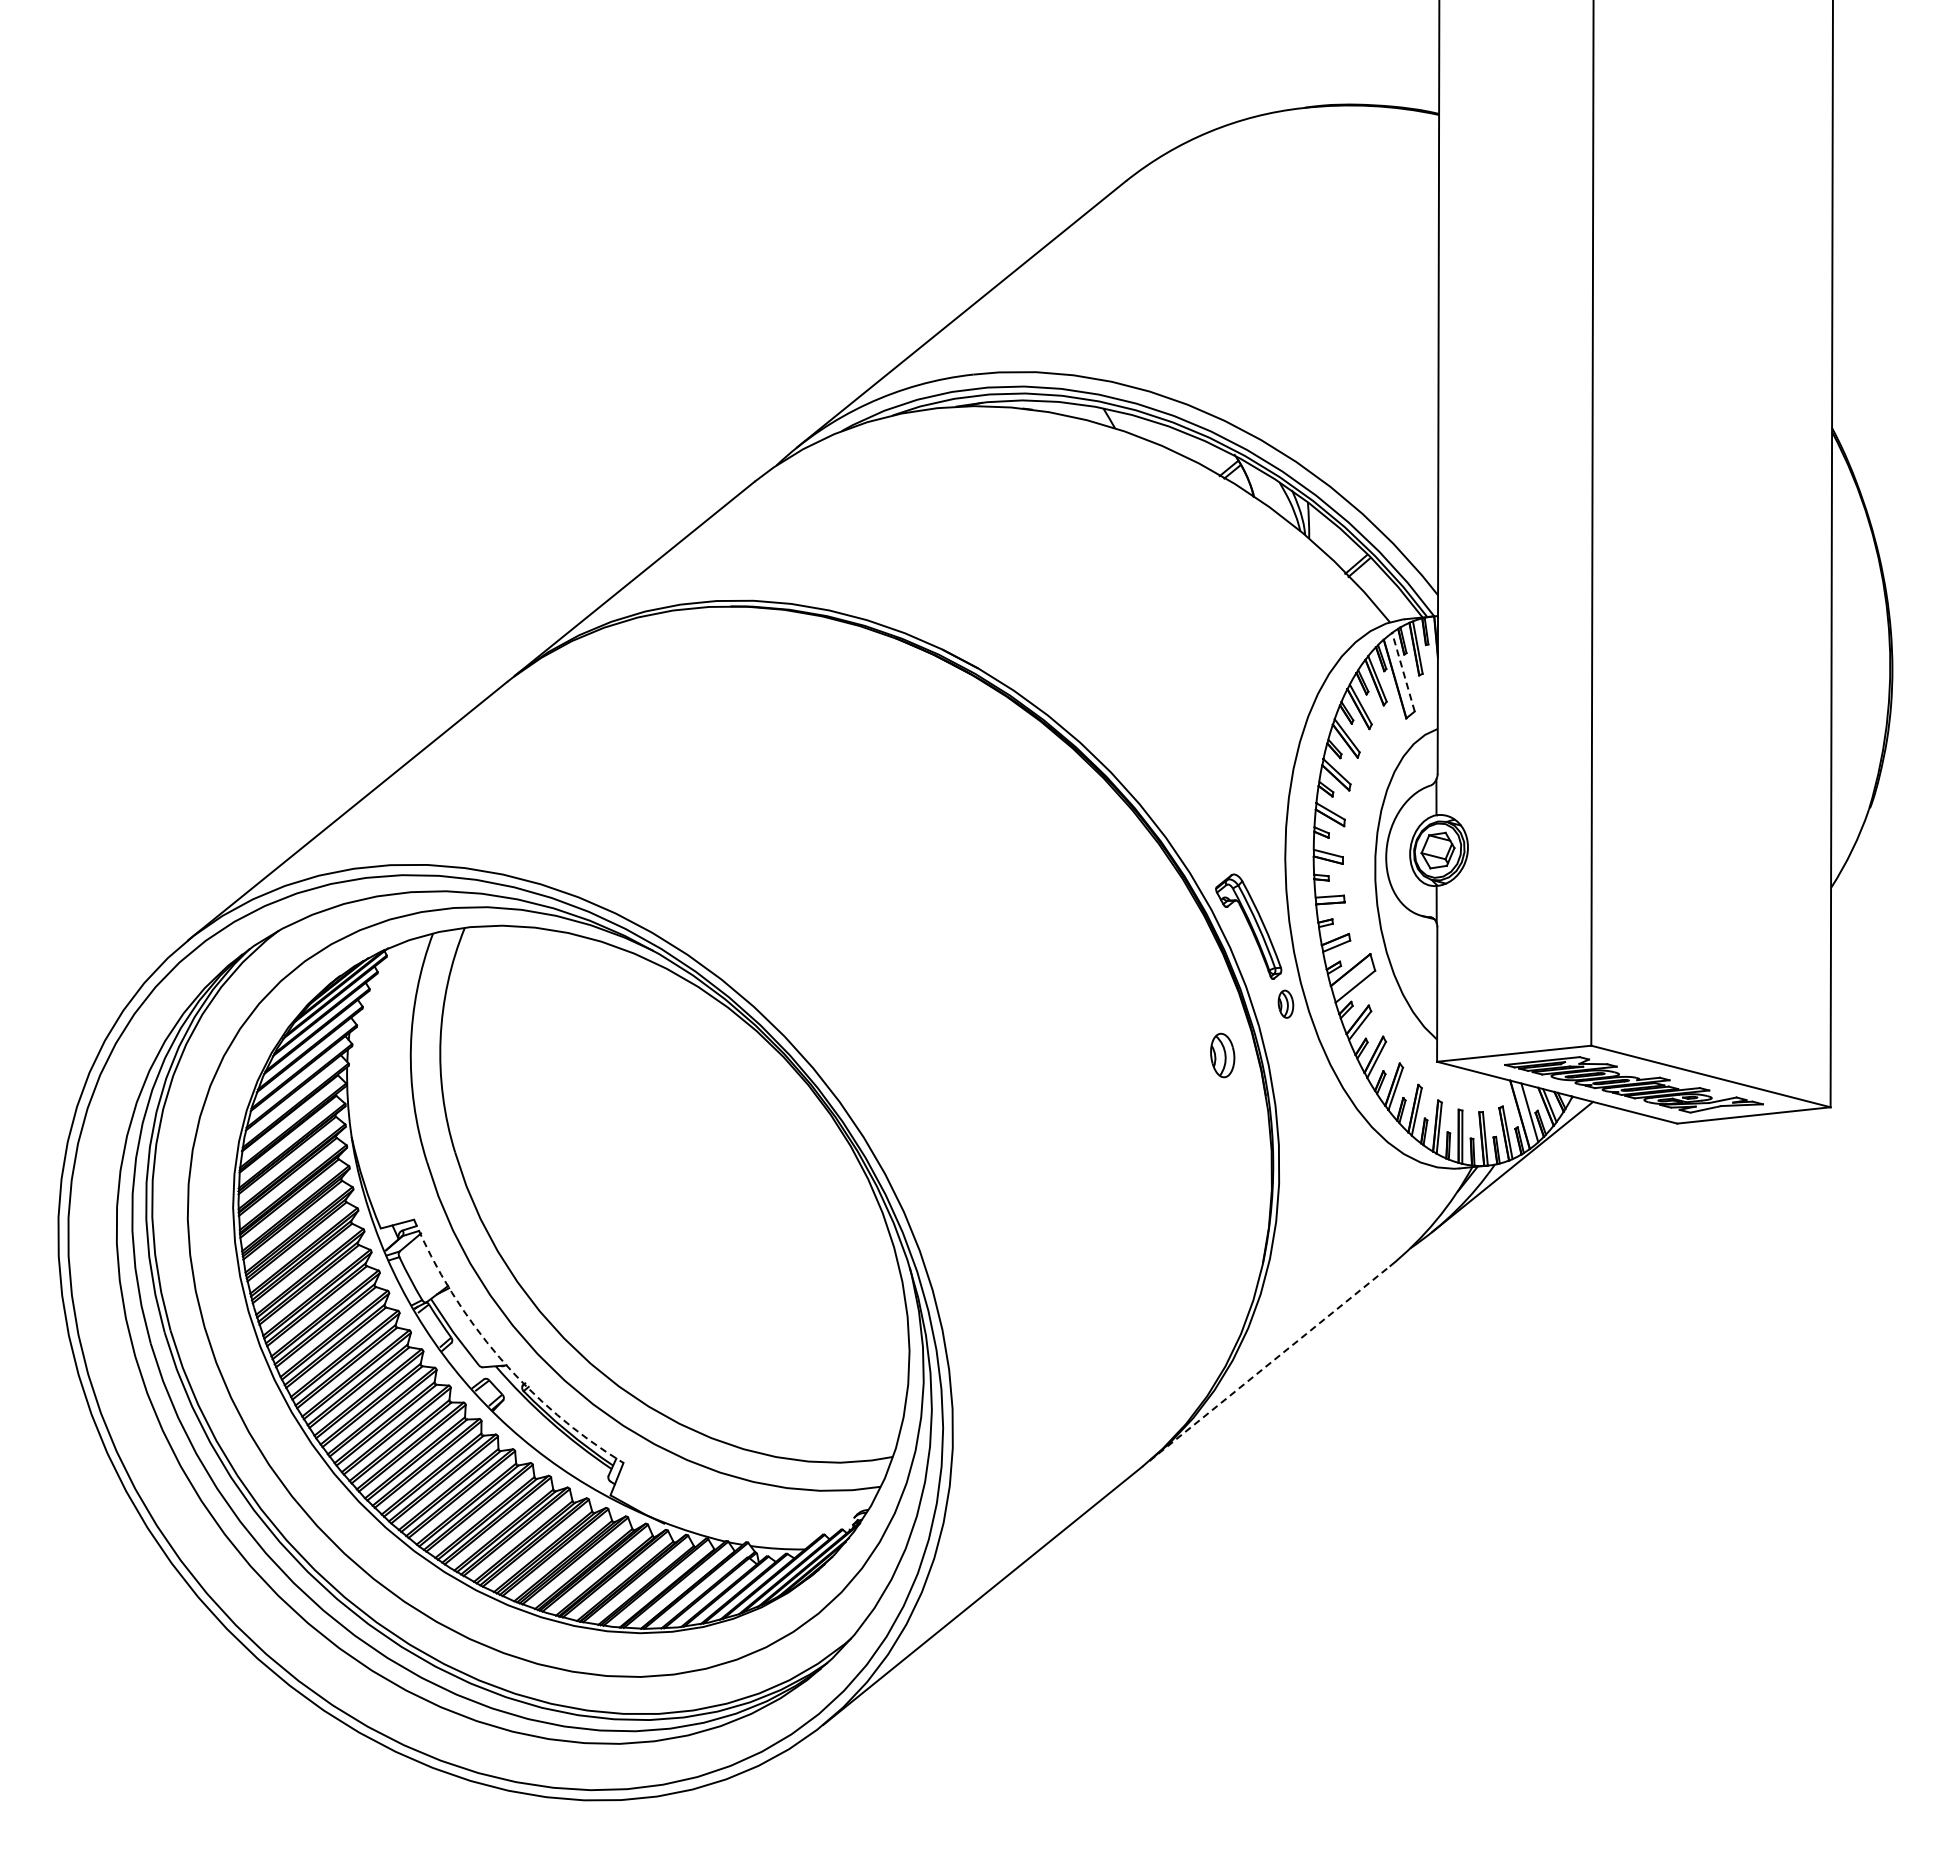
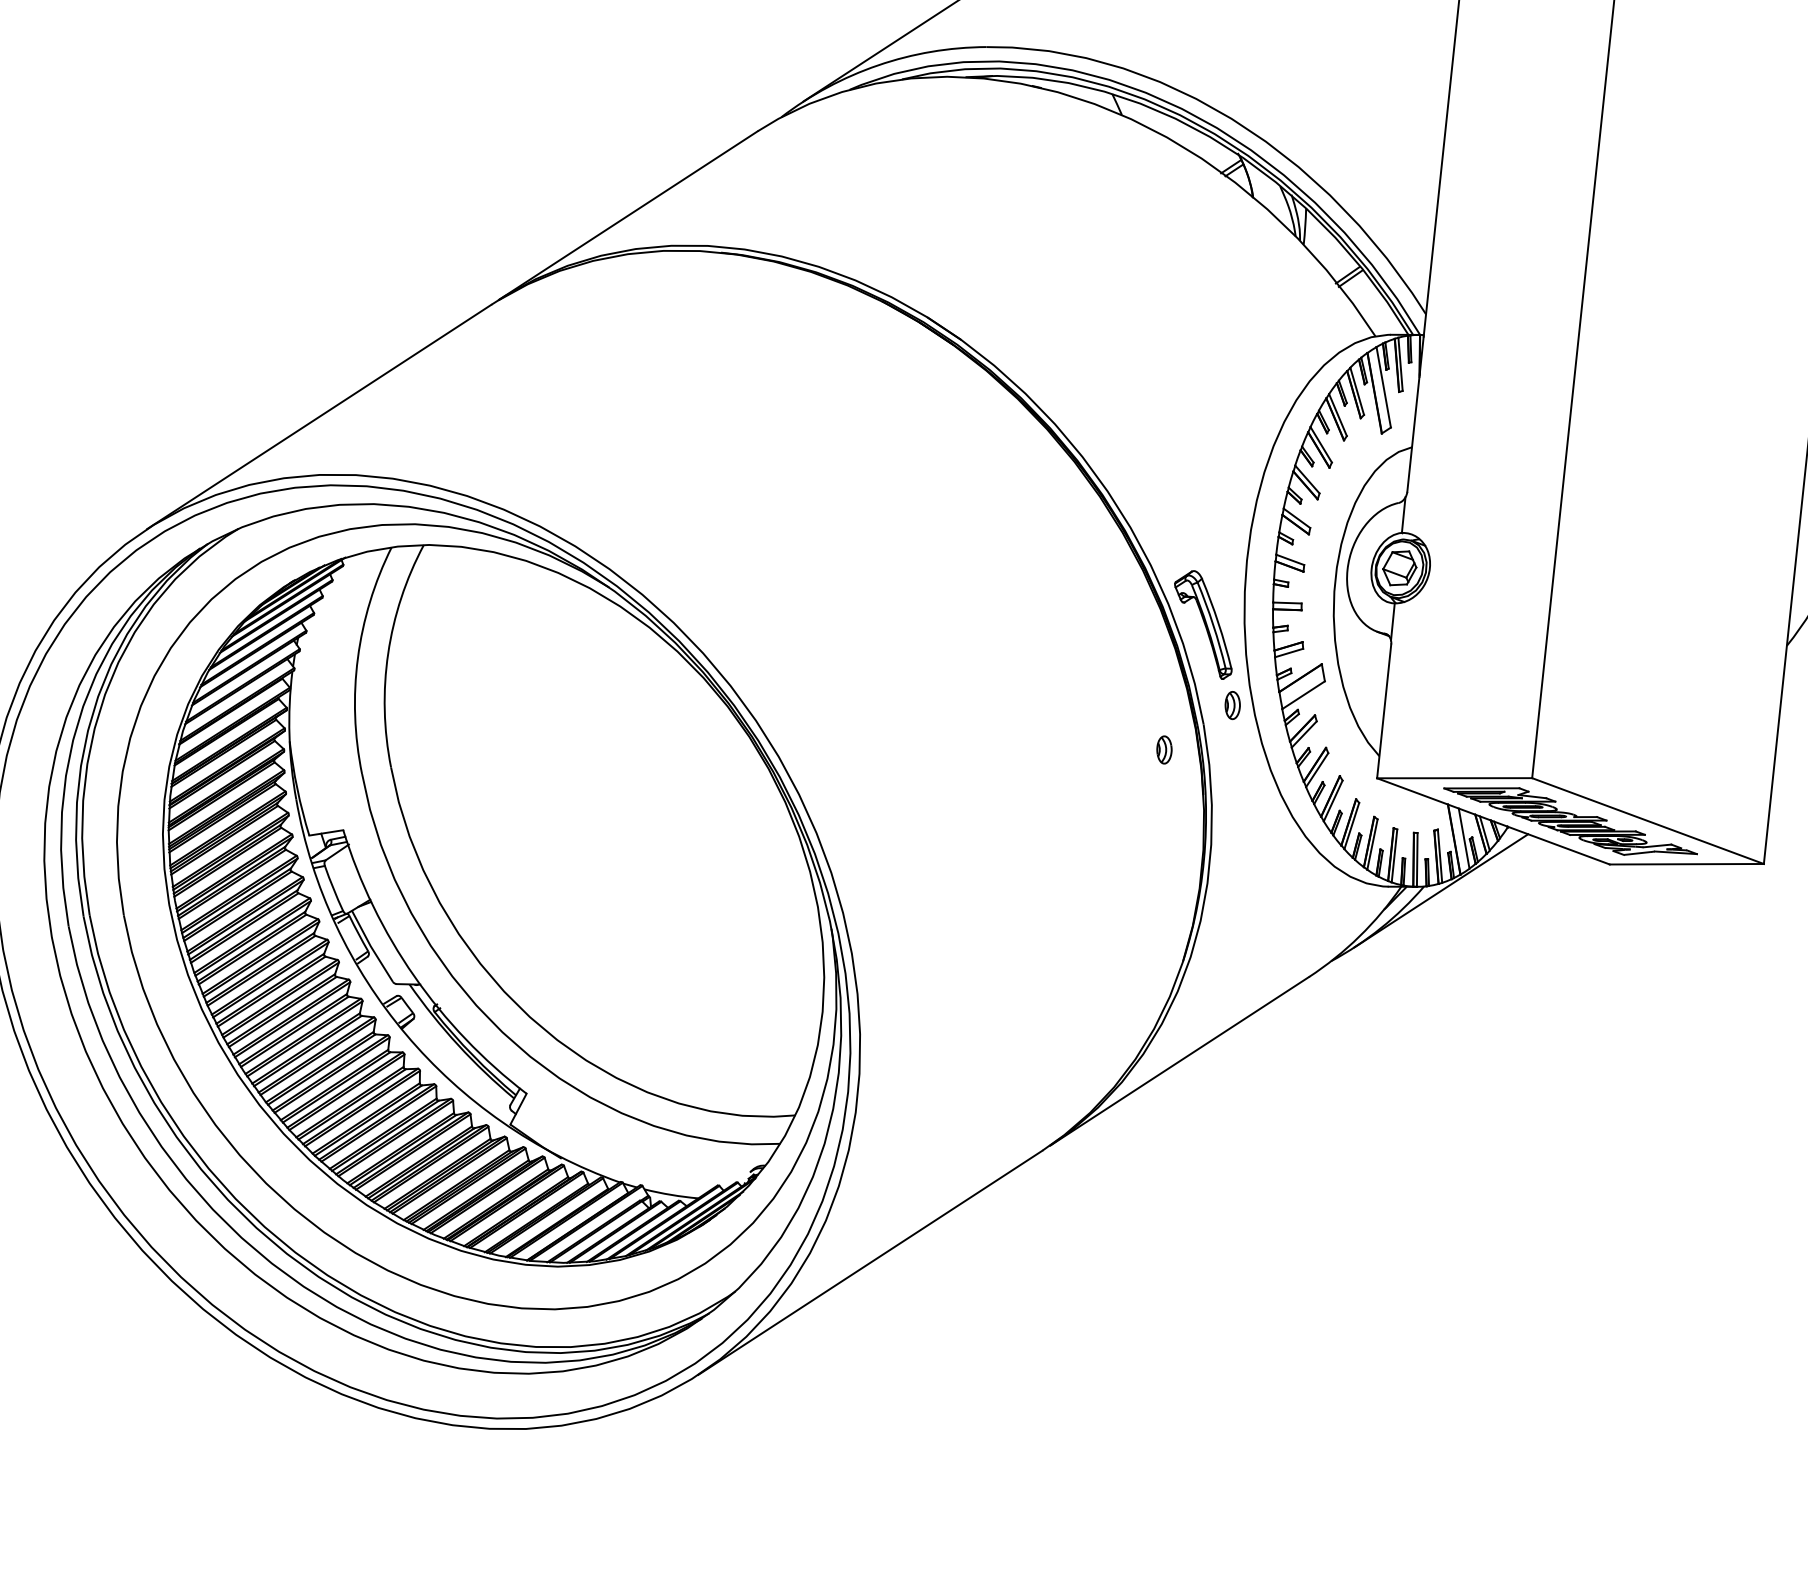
line: (1403, 672) -> (1383, 387), dashed -> solid
part: (1222, 1055) -> (1164, 749), size x0.62
arc: (499, 1357) -> (414, 976), dashed -> solid
line: (1270, 1363) -> (1180, 1061), dashed -> solid

